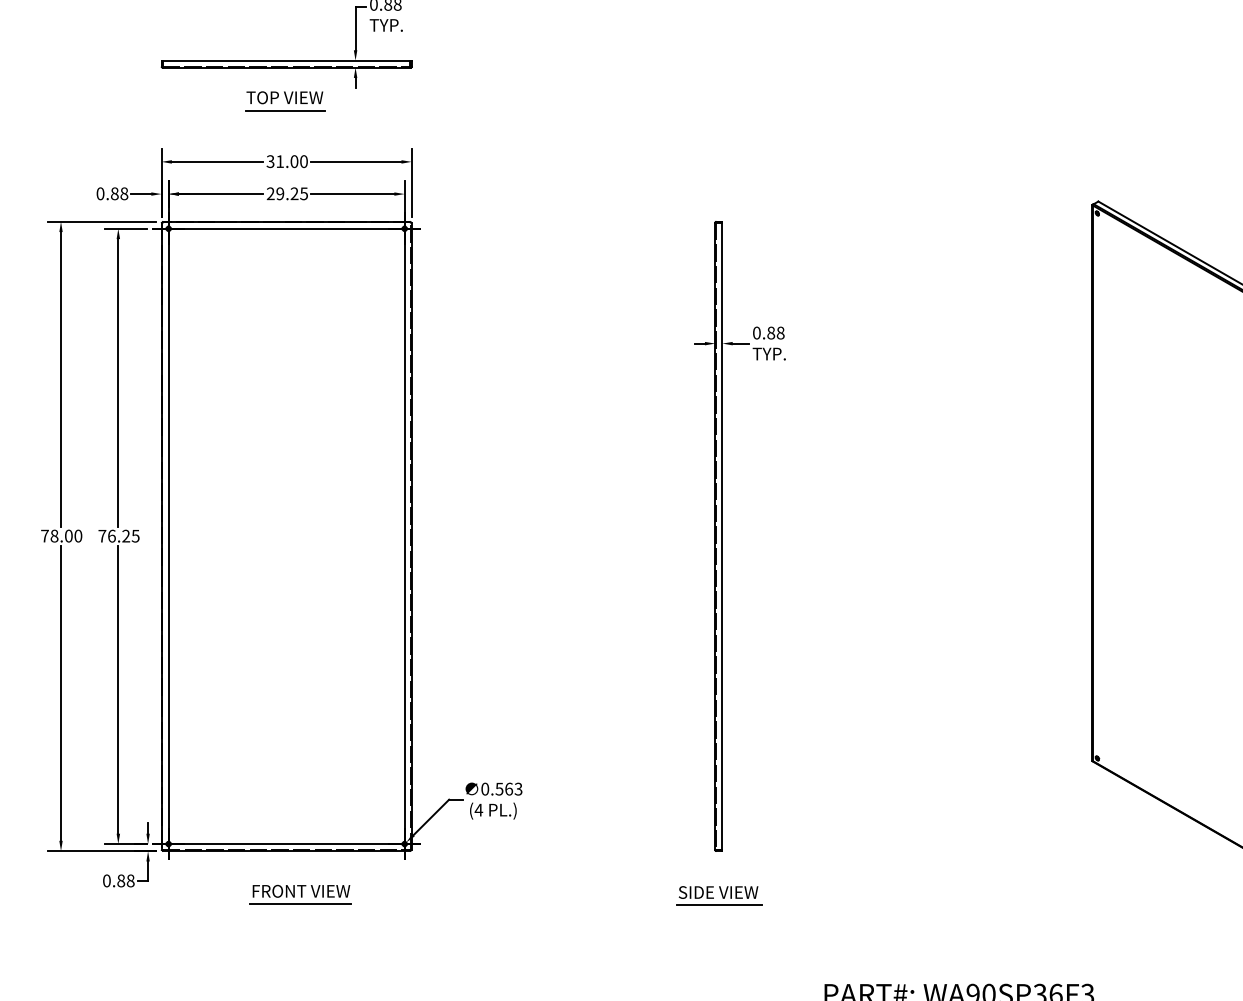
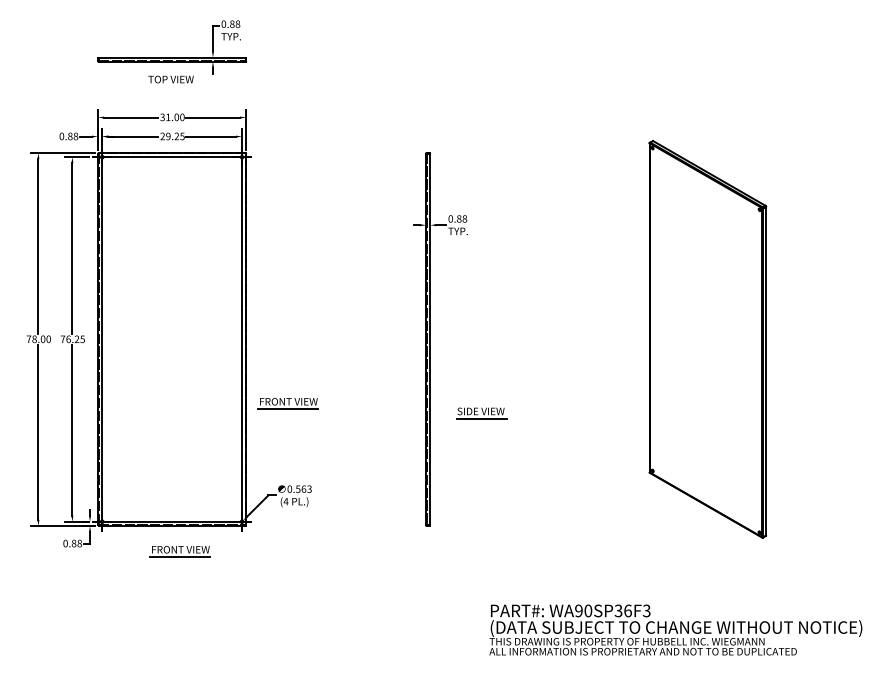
line: (285, 111) -> (171, 87), removed
part: (481, 644) -> (287, 403), added
part: (719, 895) -> (481, 413), moved

